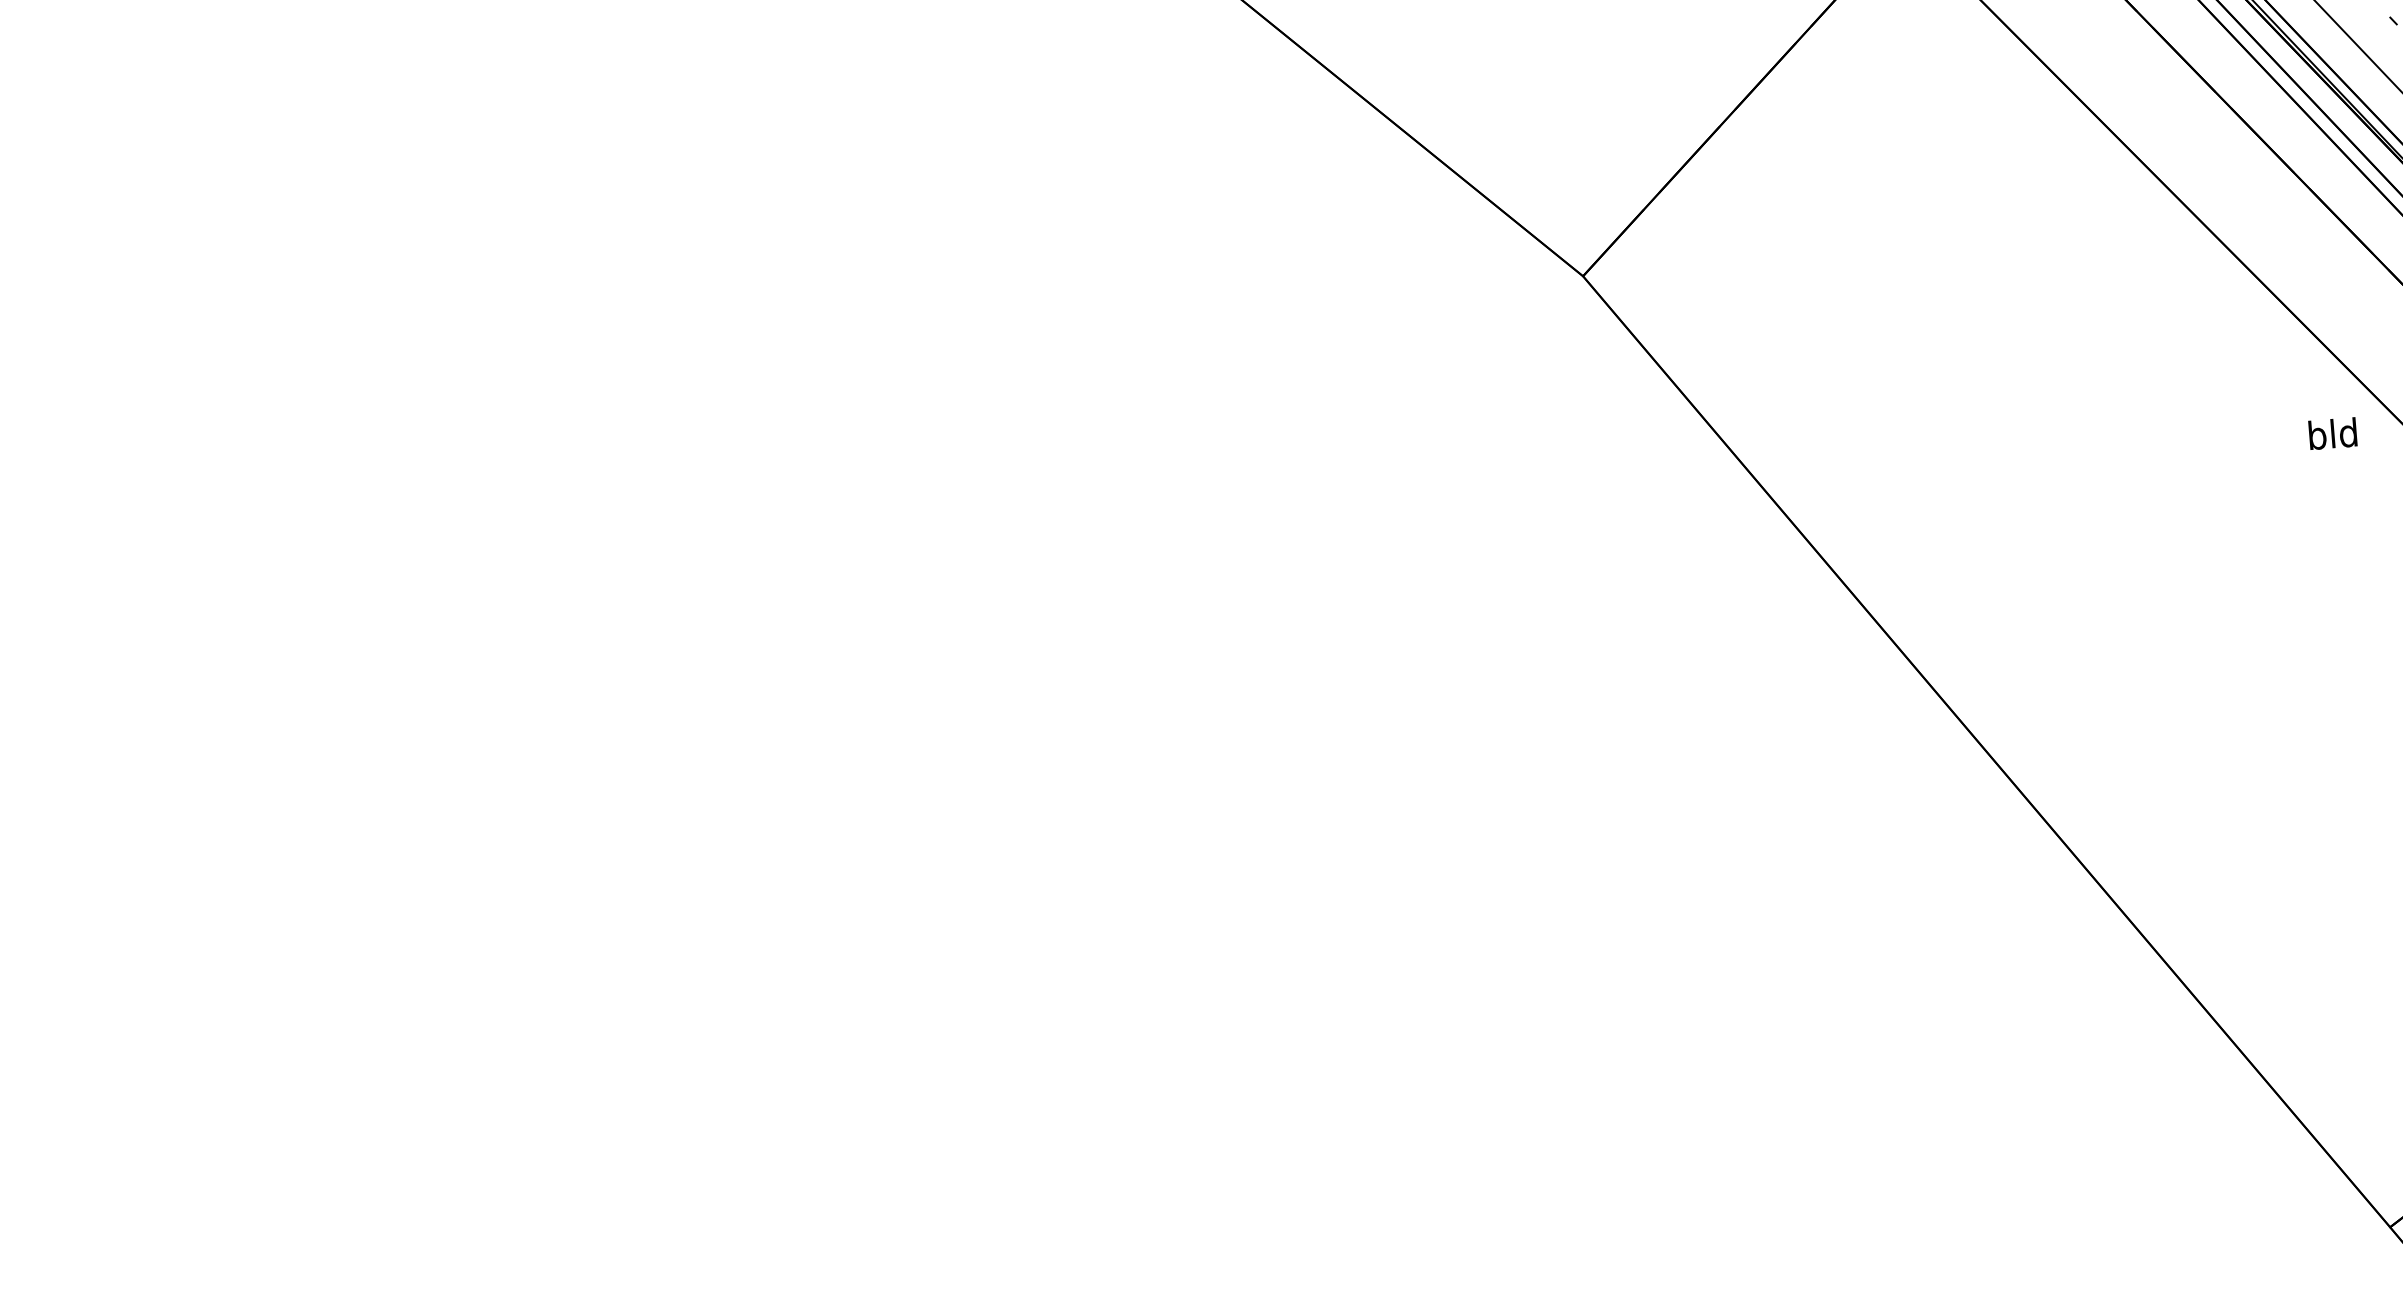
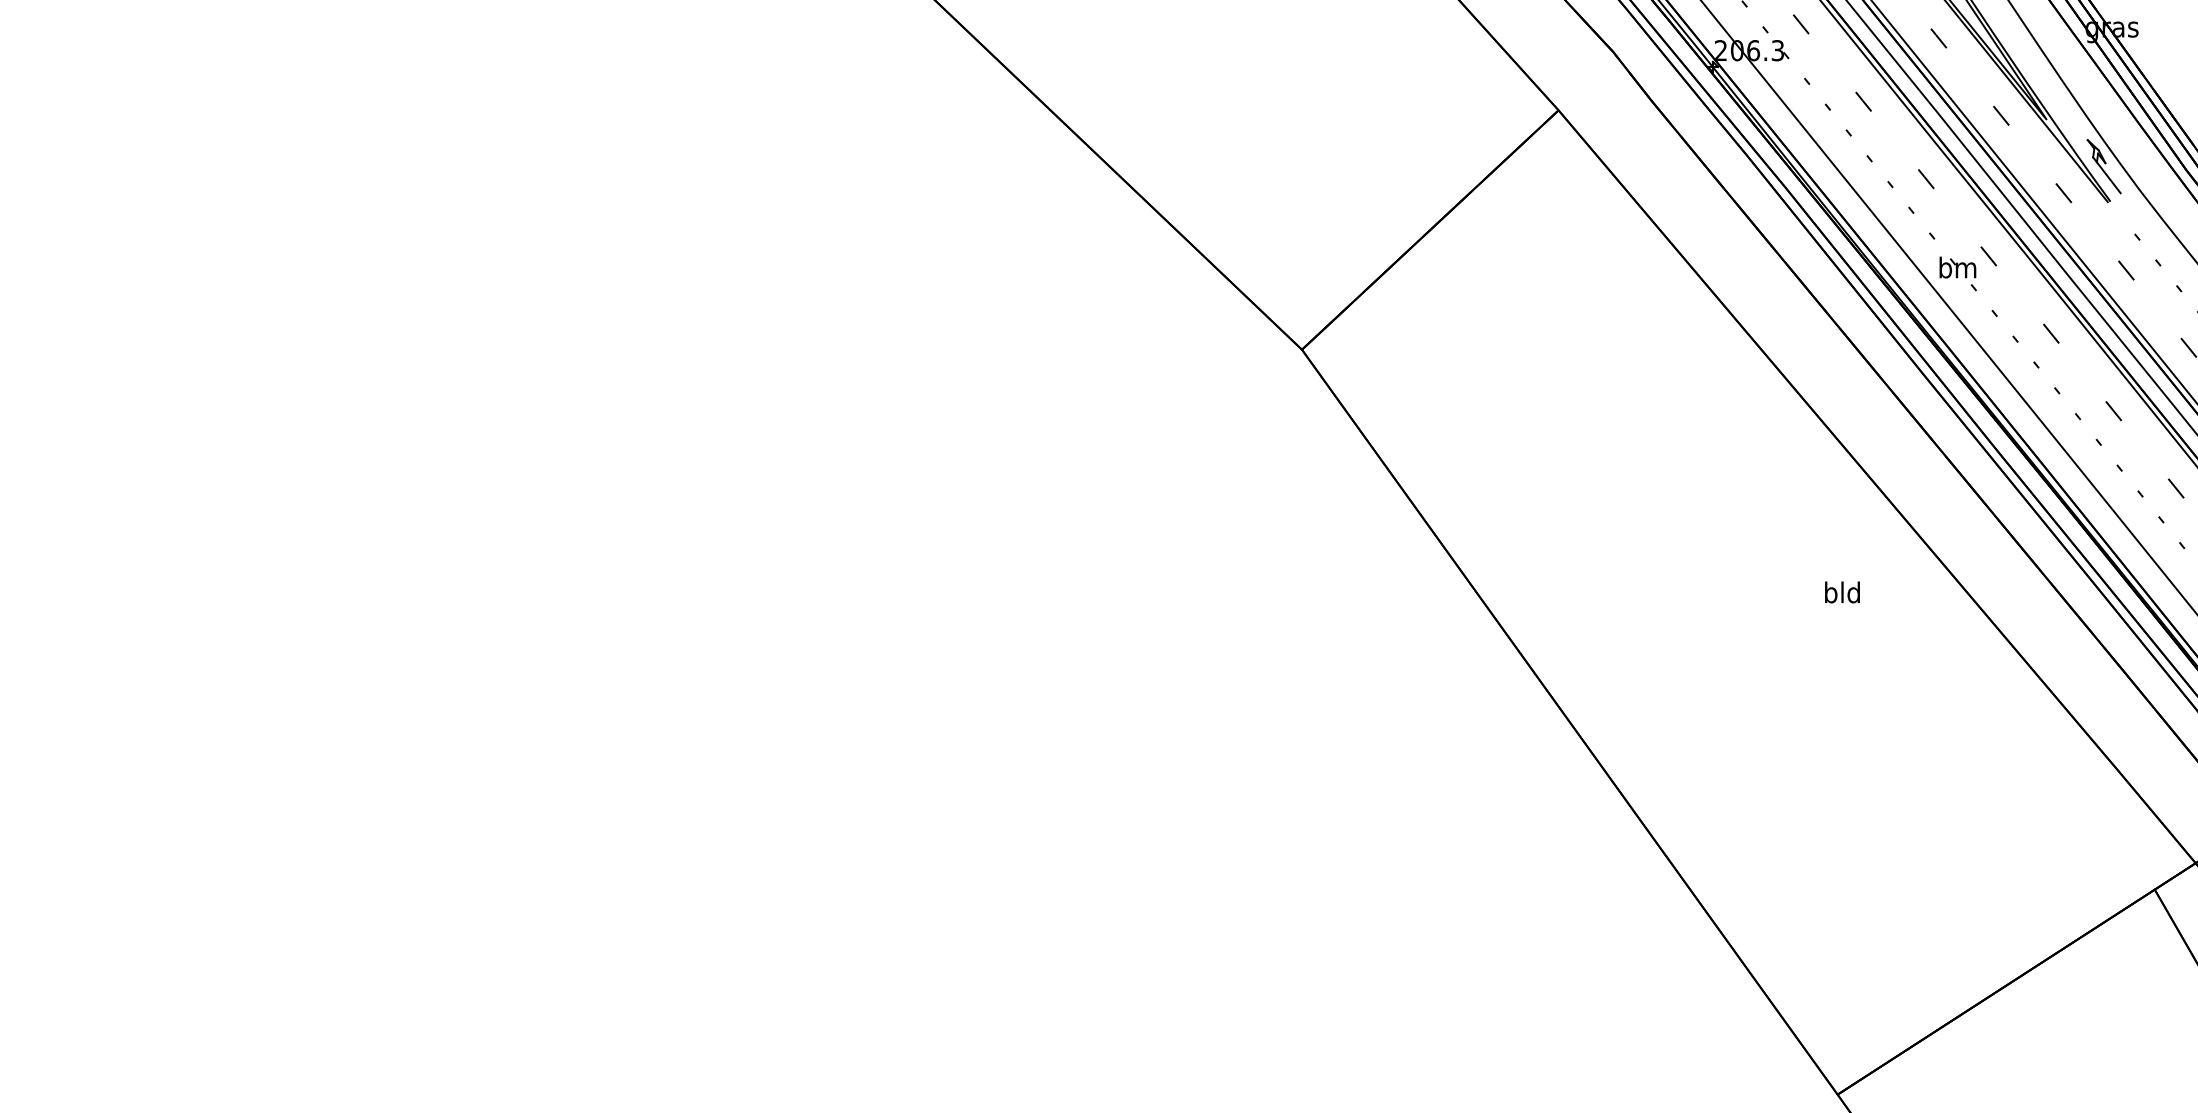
text: (2332, 433) -> (1842, 592), moved

